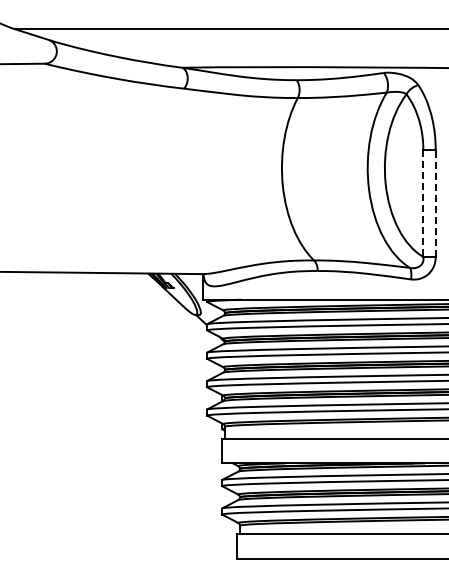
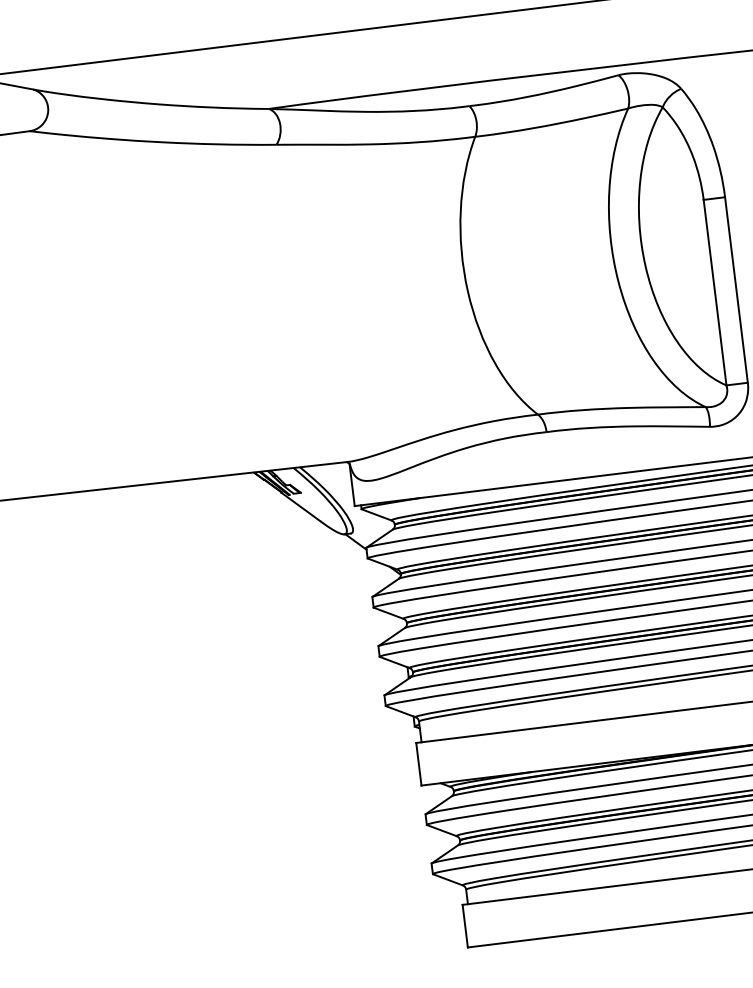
line: (423, 203) -> (715, 292), dashed -> solid
line: (435, 203) -> (736, 290), dashed -> solid

